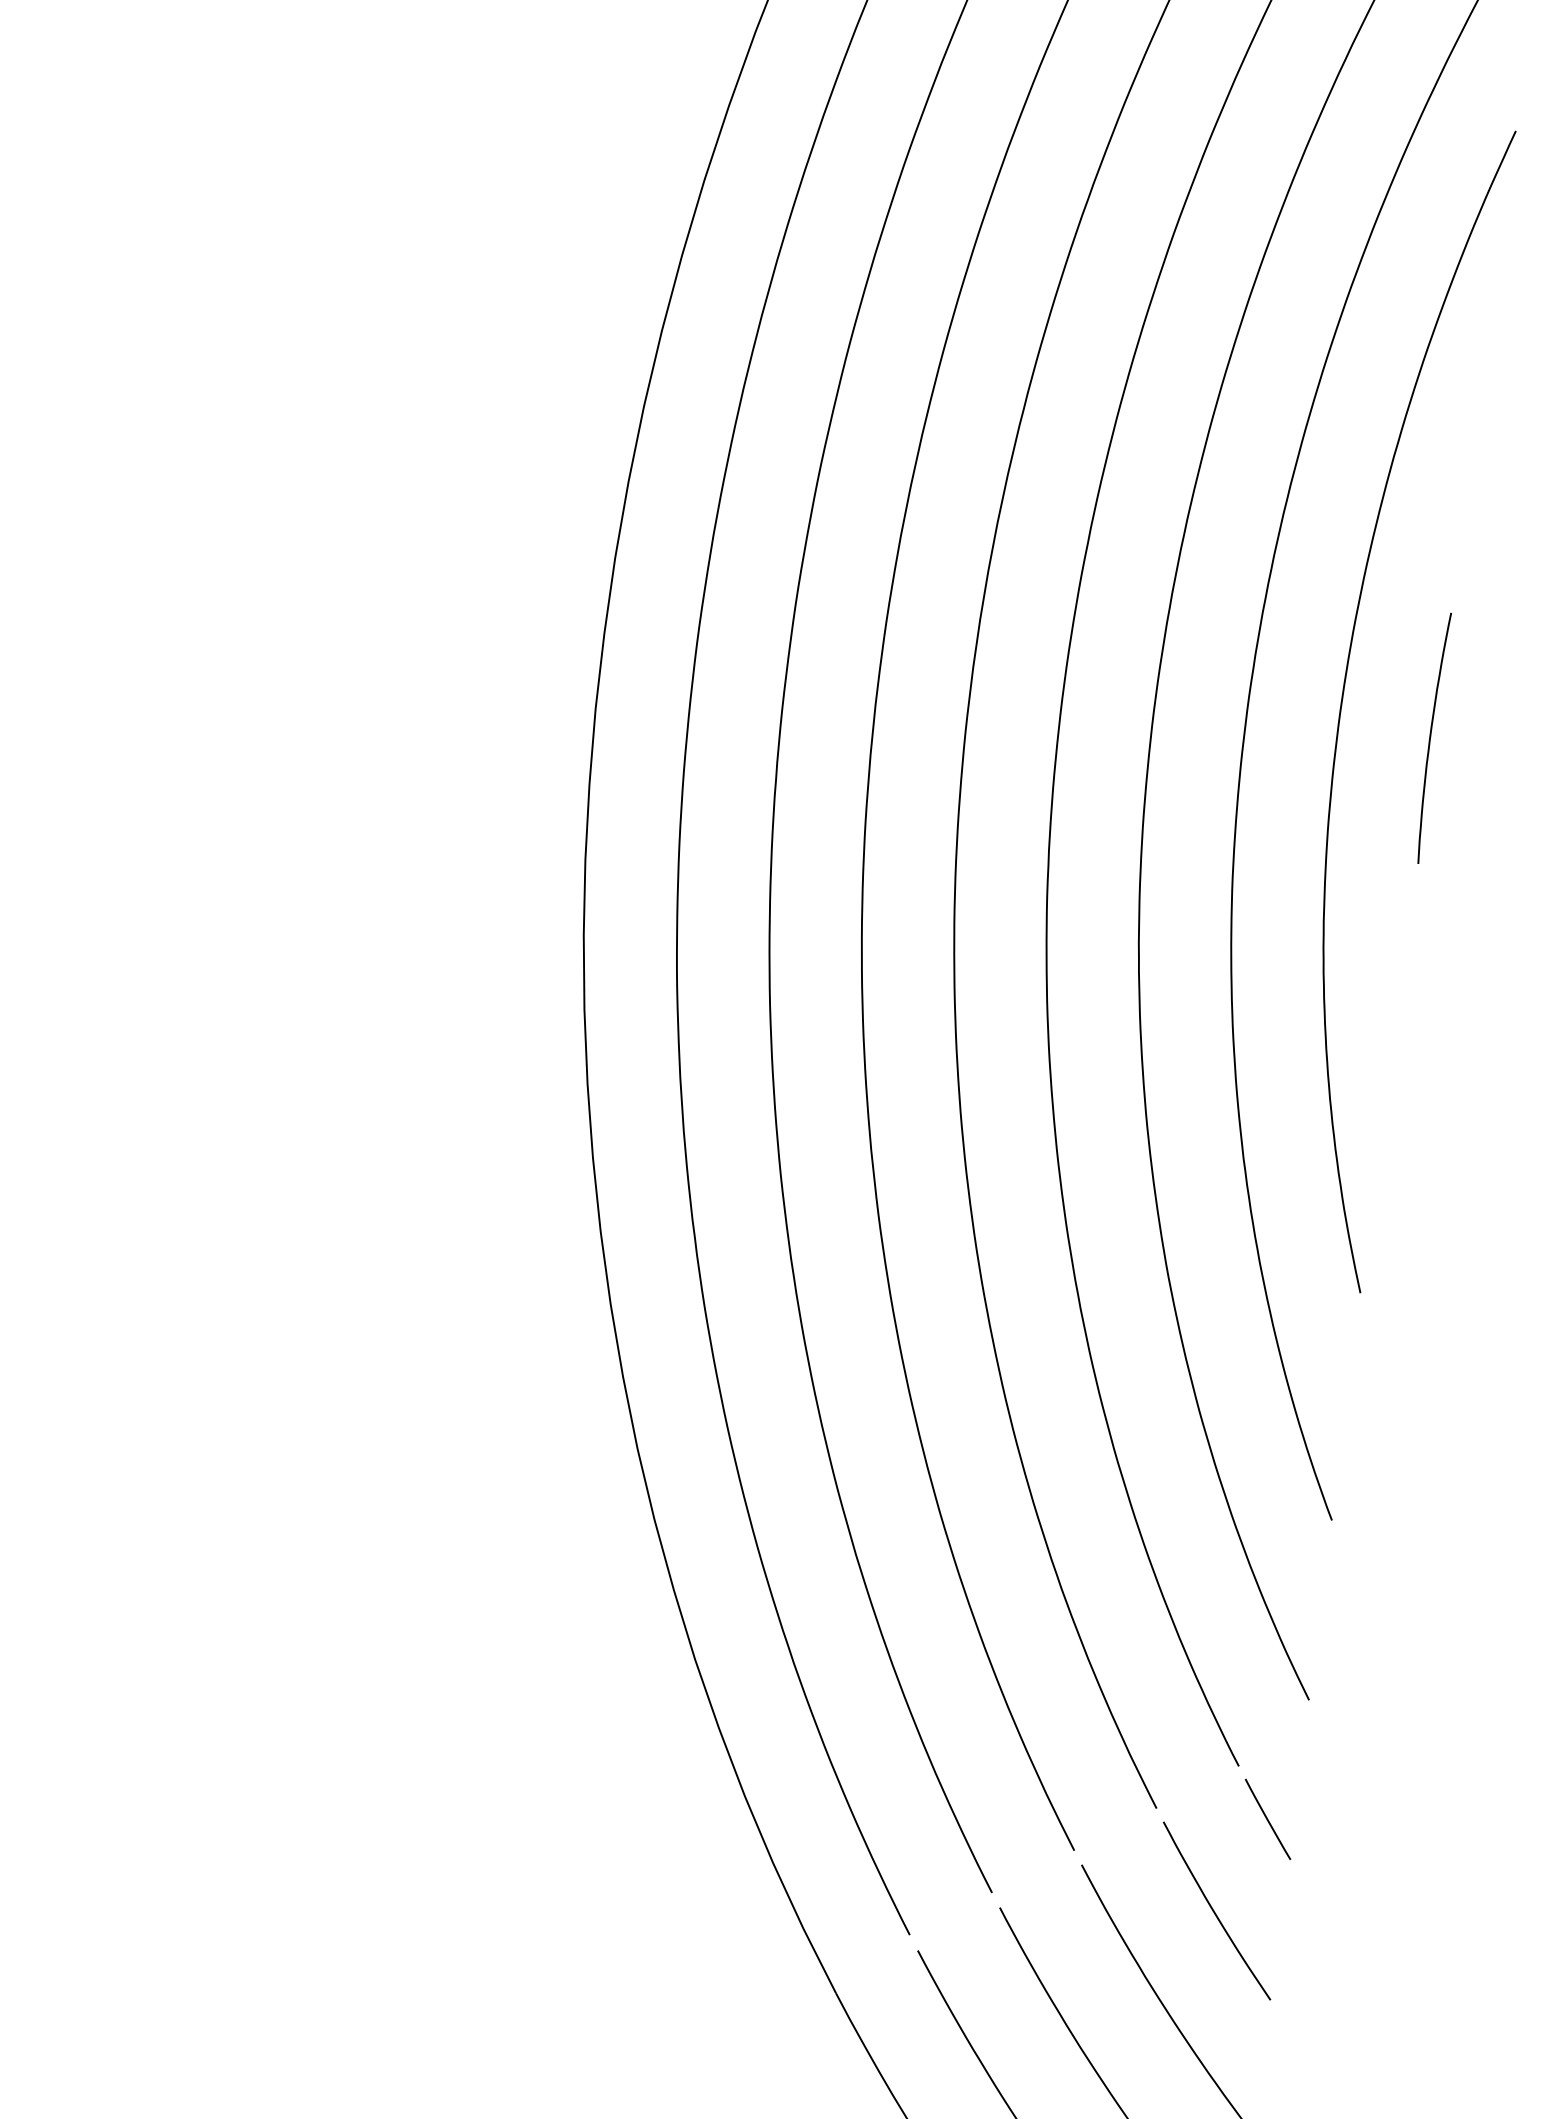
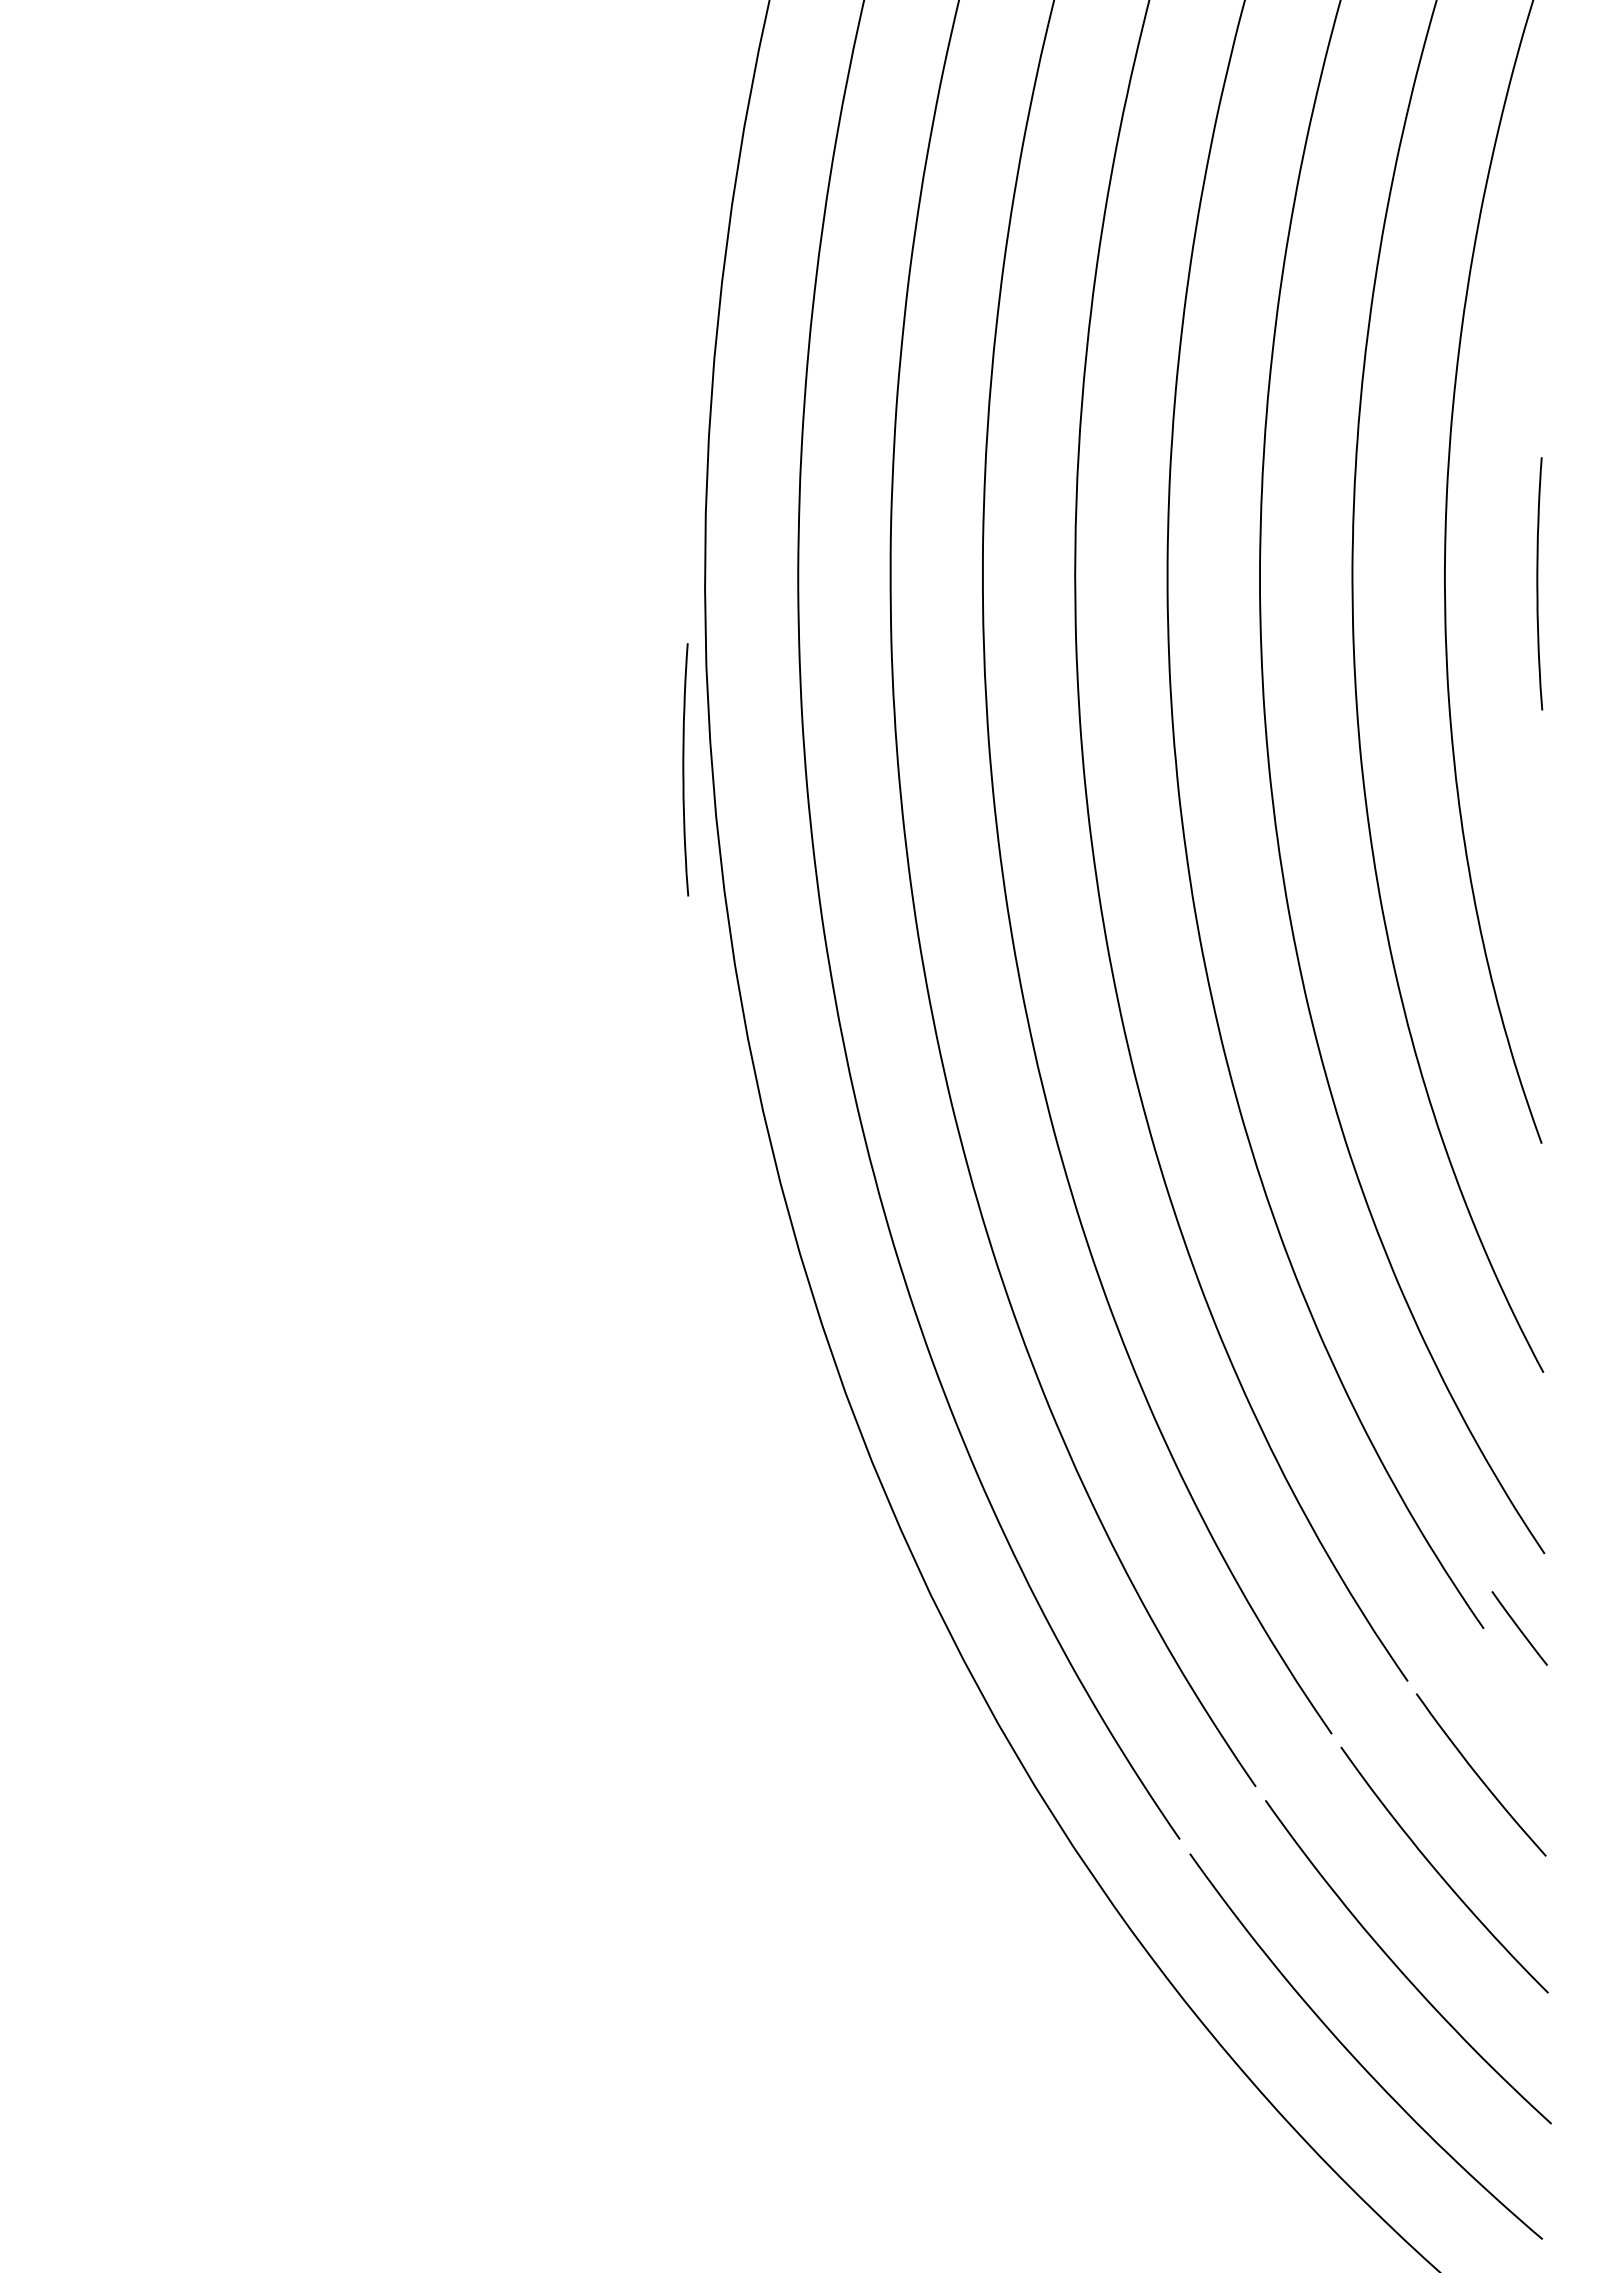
curve: (560, 808) -> (684, 769), added
line: (1267, 1819) -> (1519, 1628), moved

